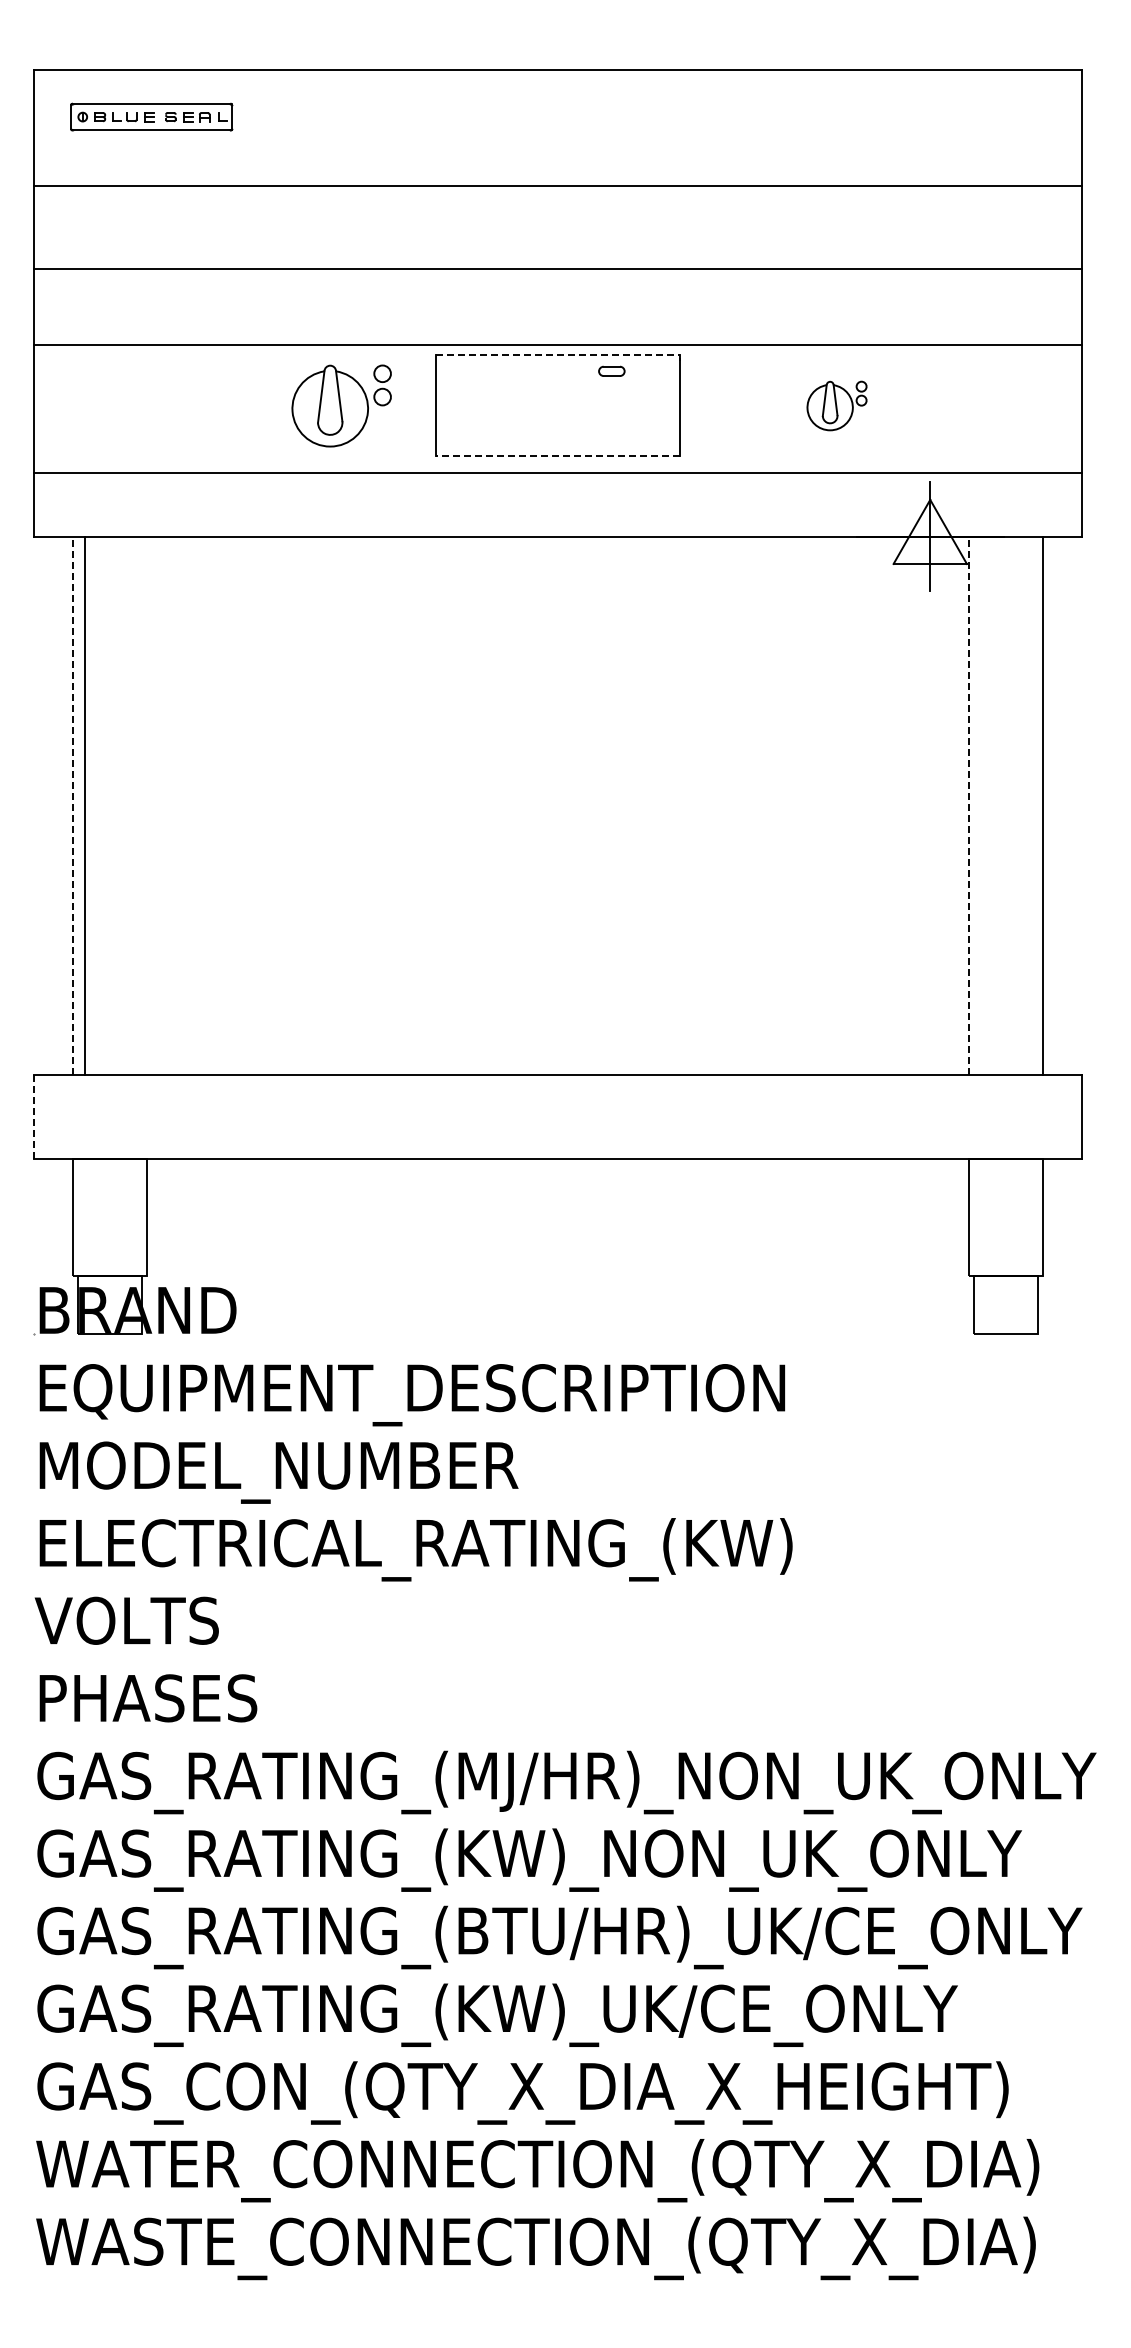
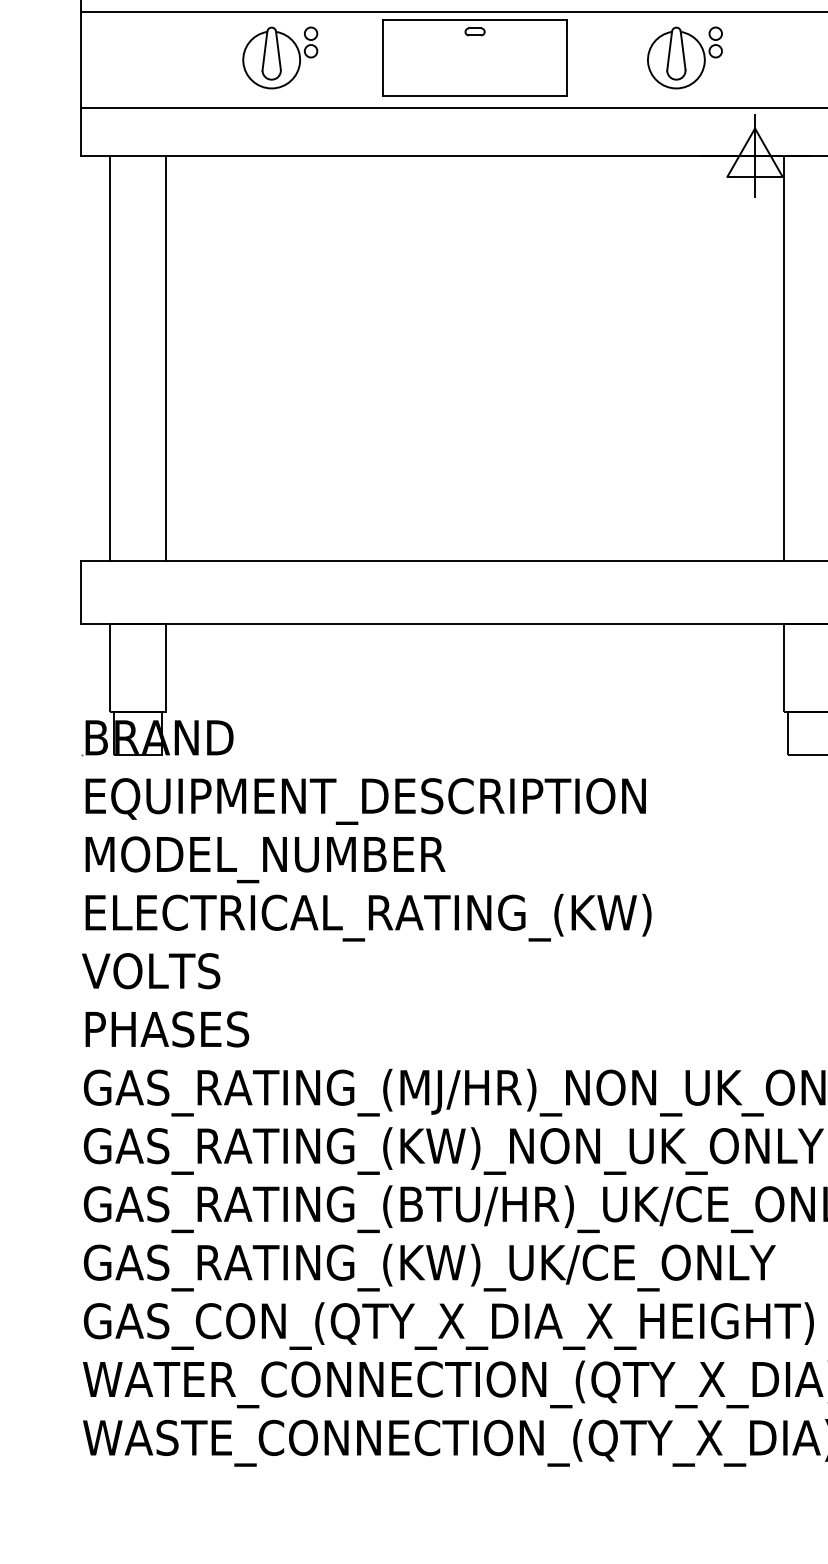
line: (558, 355) -> (475, 19), dashed -> solid
part: (611, 370) -> (474, 31), moved
part: (341, 405) -> (280, 57), moved
part: (836, 405) -> (684, 57), size x1.67
line: (557, 456) -> (474, 95), dashed -> solid
line: (72, 805) -> (110, 358), dashed -> solid
line: (84, 805) -> (165, 358), moved
line: (968, 805) -> (783, 358), dashed -> solid
line: (34, 1116) -> (81, 592), dashed -> solid

